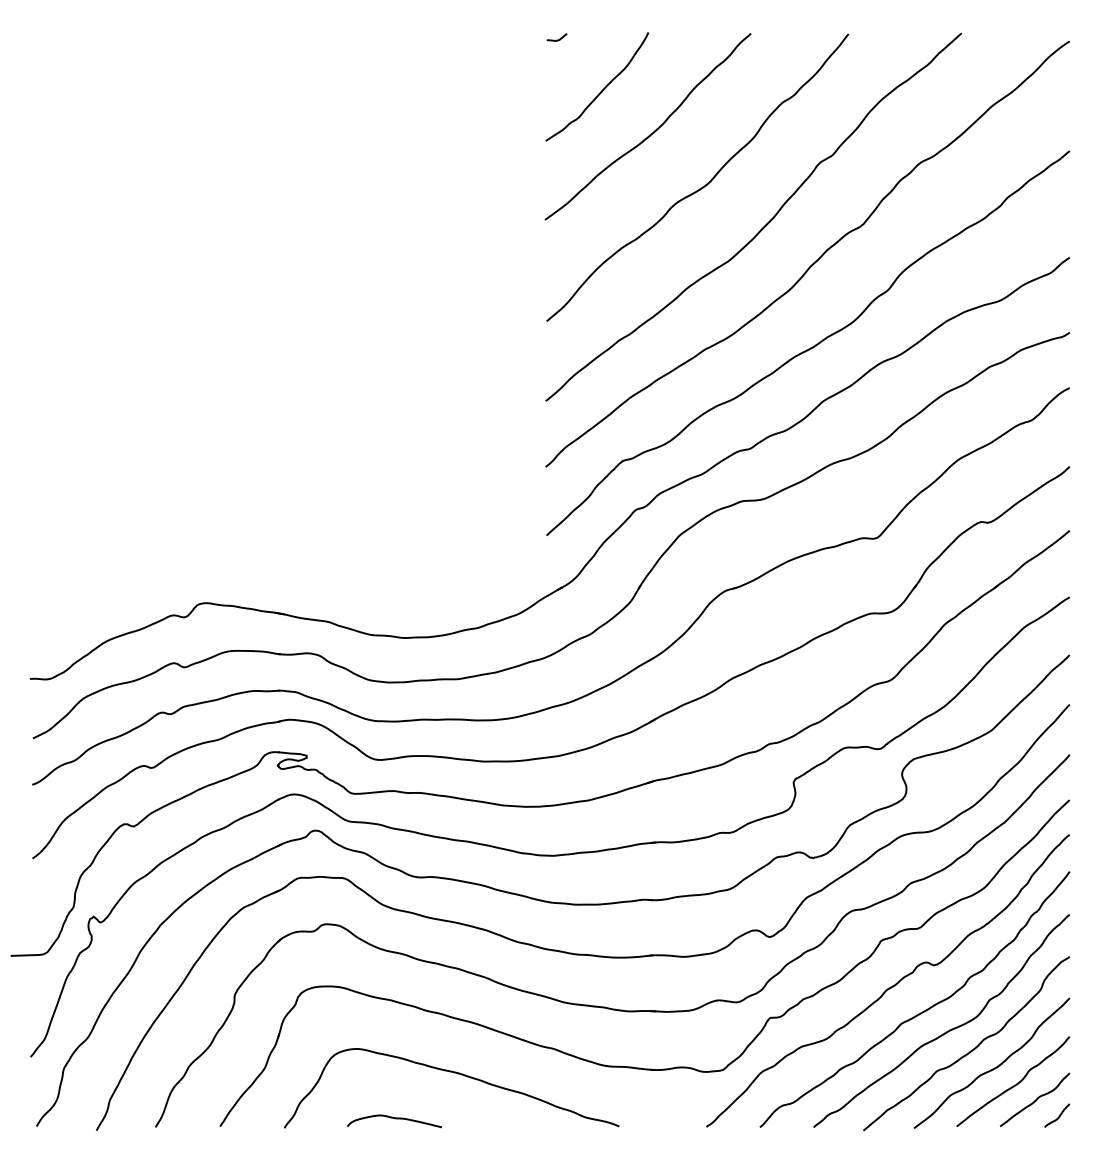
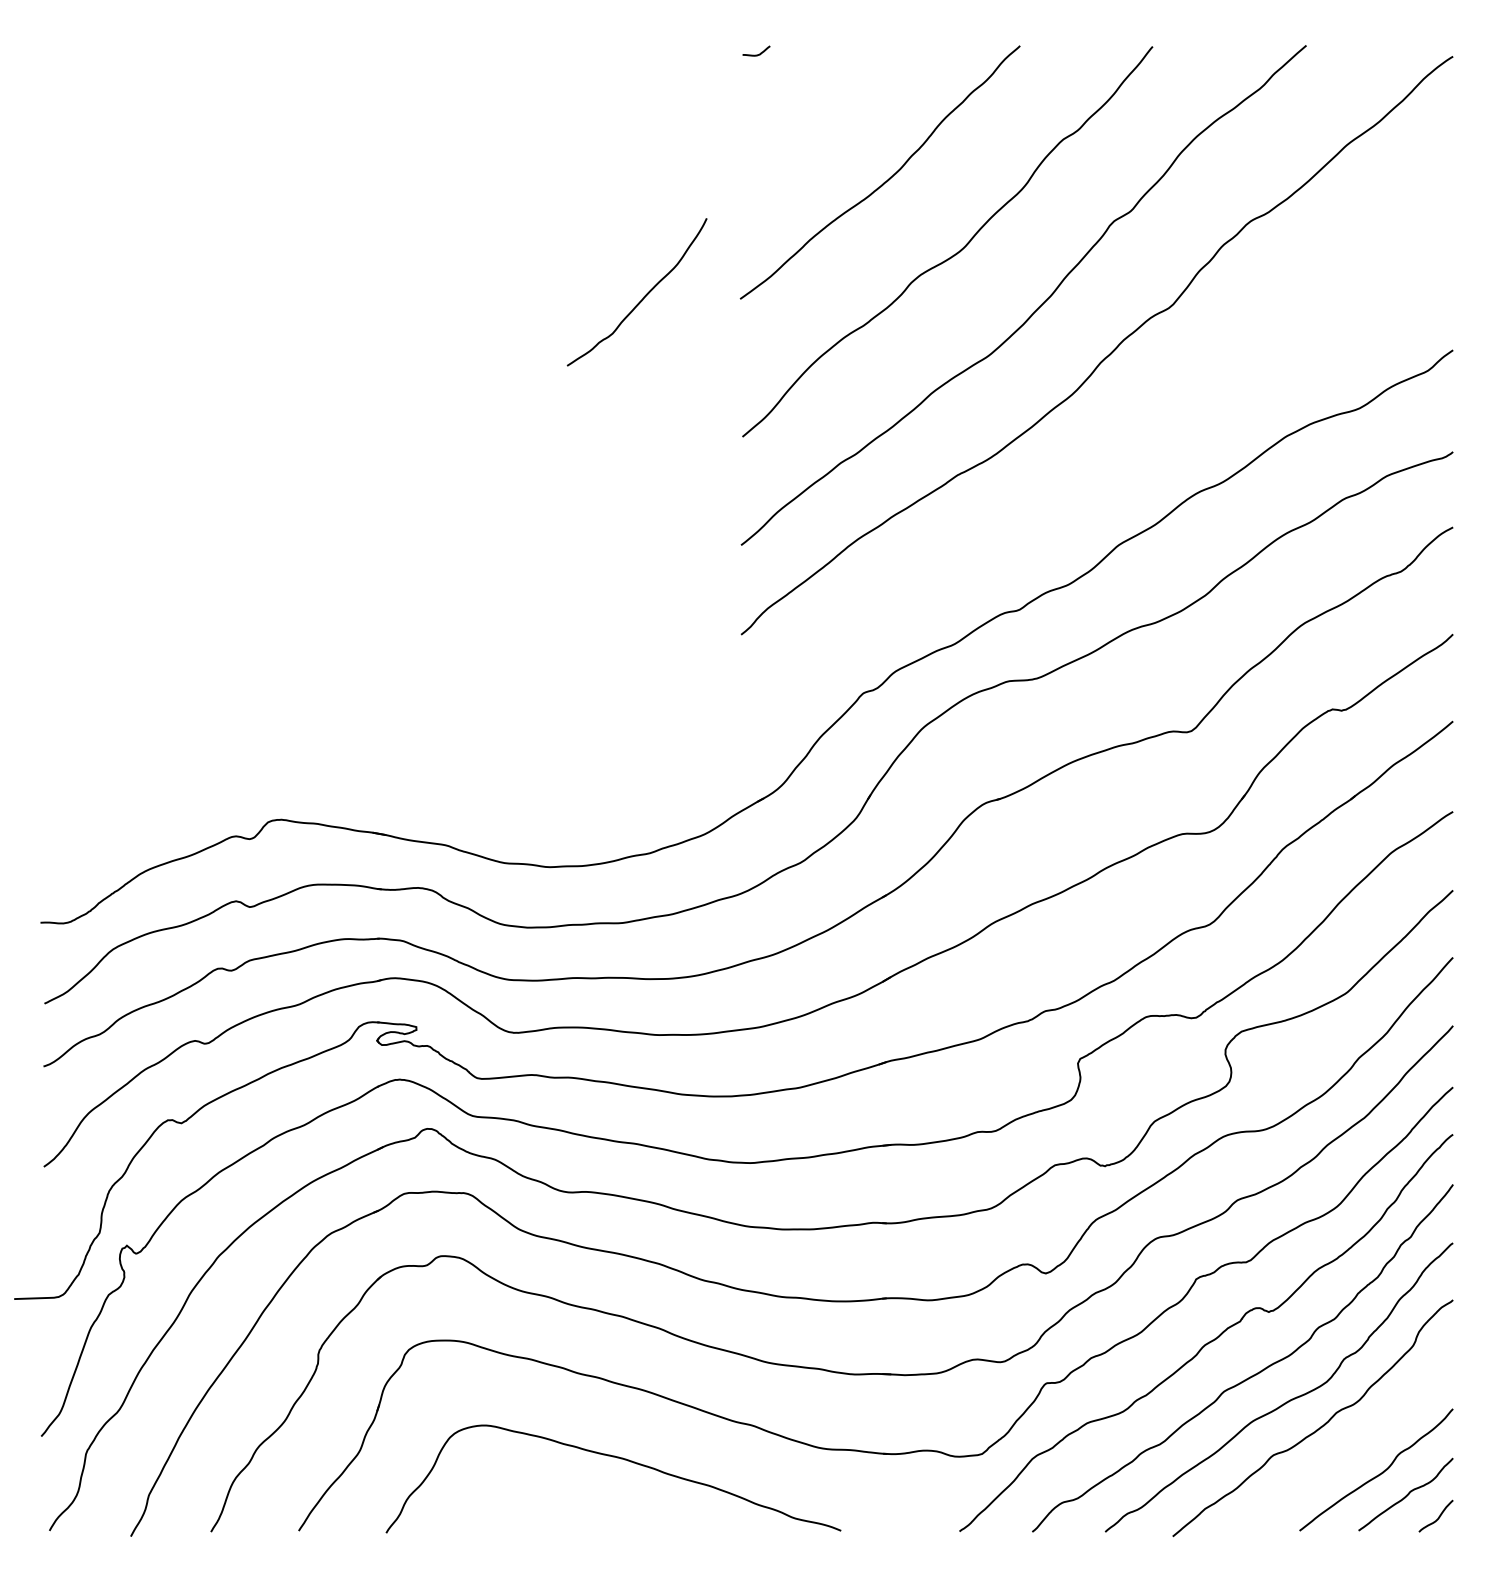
curve: (601, 89) -> (643, 296), moved
curve: (810, 347) -> (1101, 472), removed
curve: (994, 1068) -> (1350, 1451), removed
curve: (394, 1118) -> (535, 1520), removed

